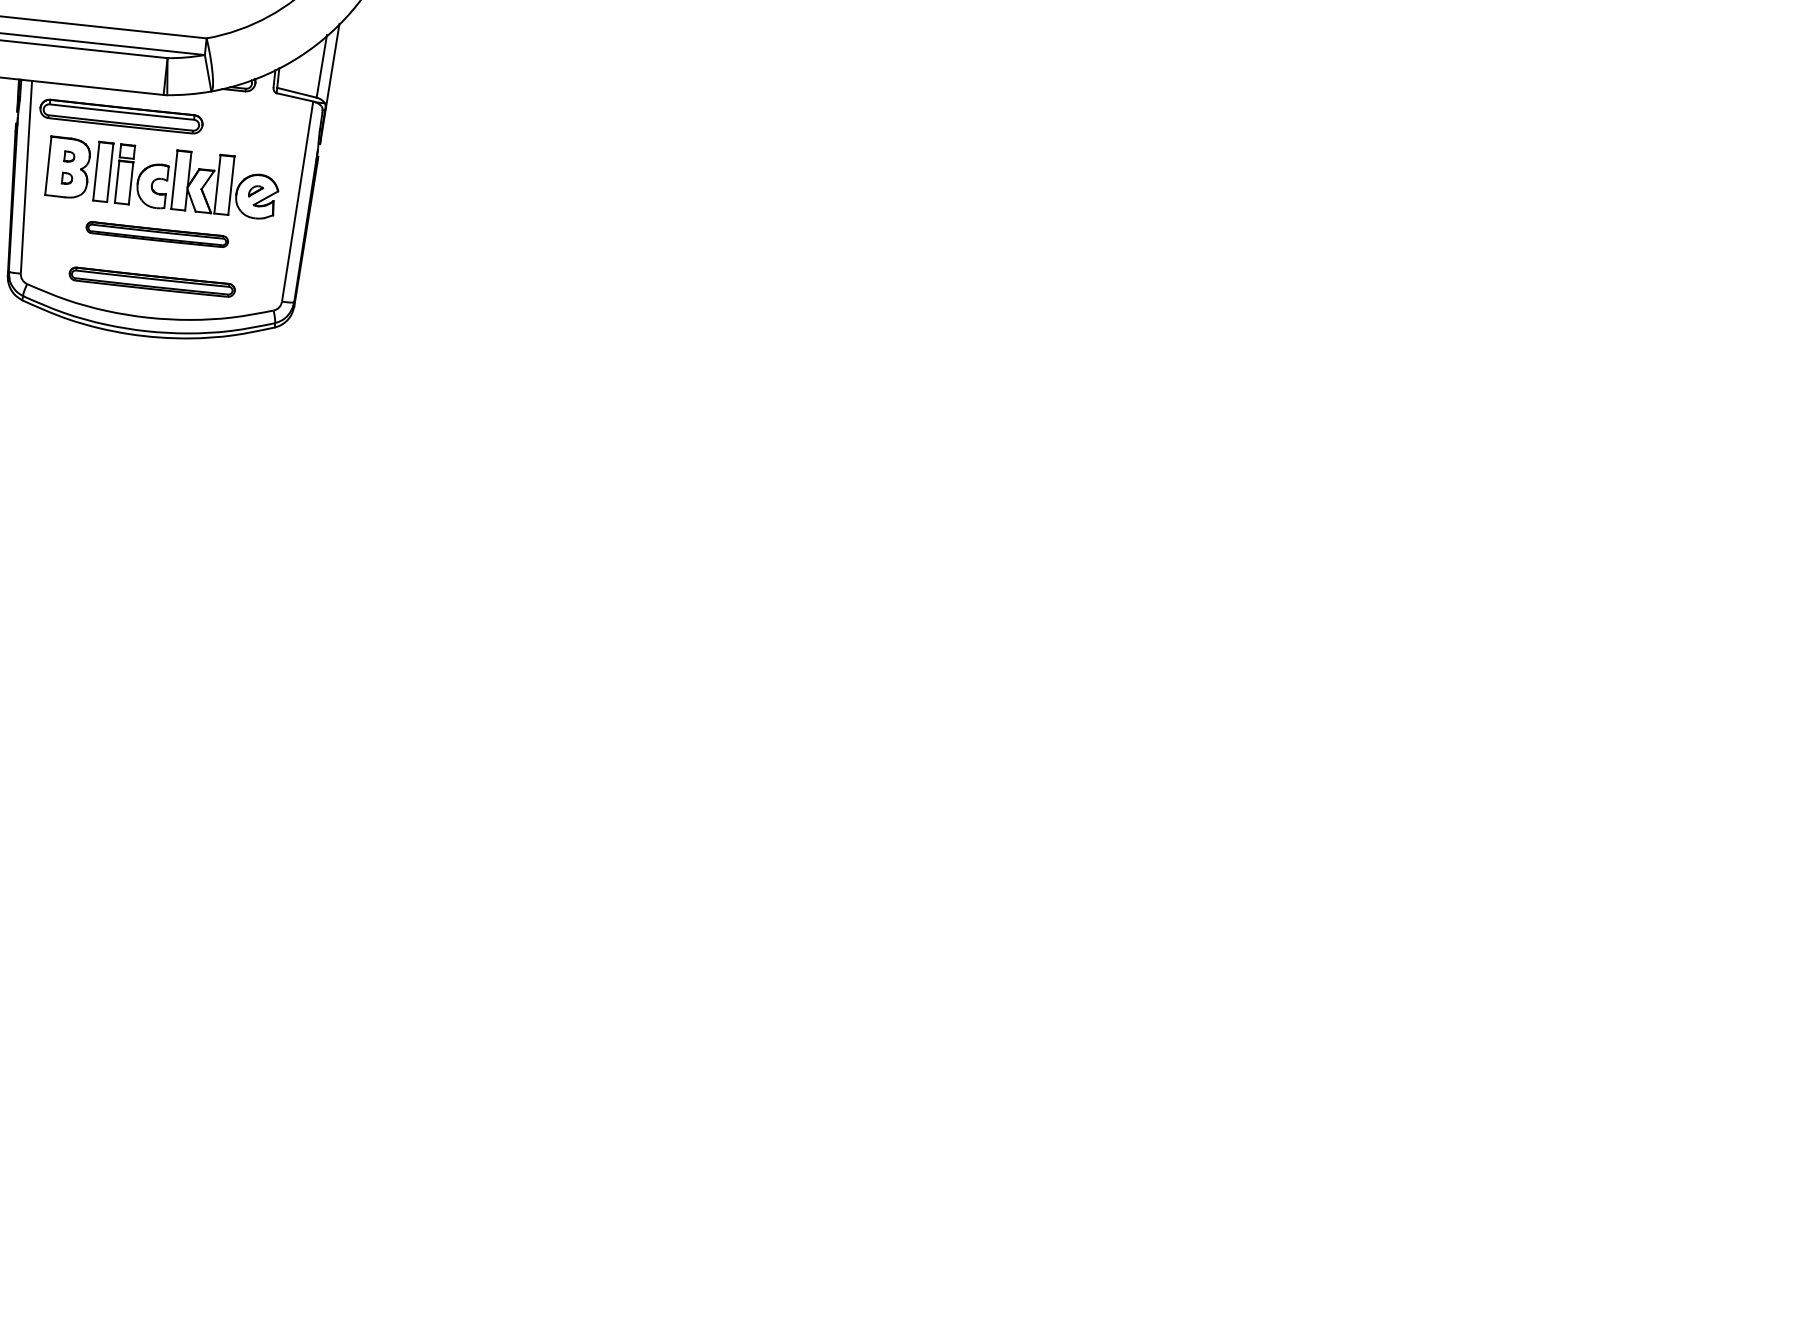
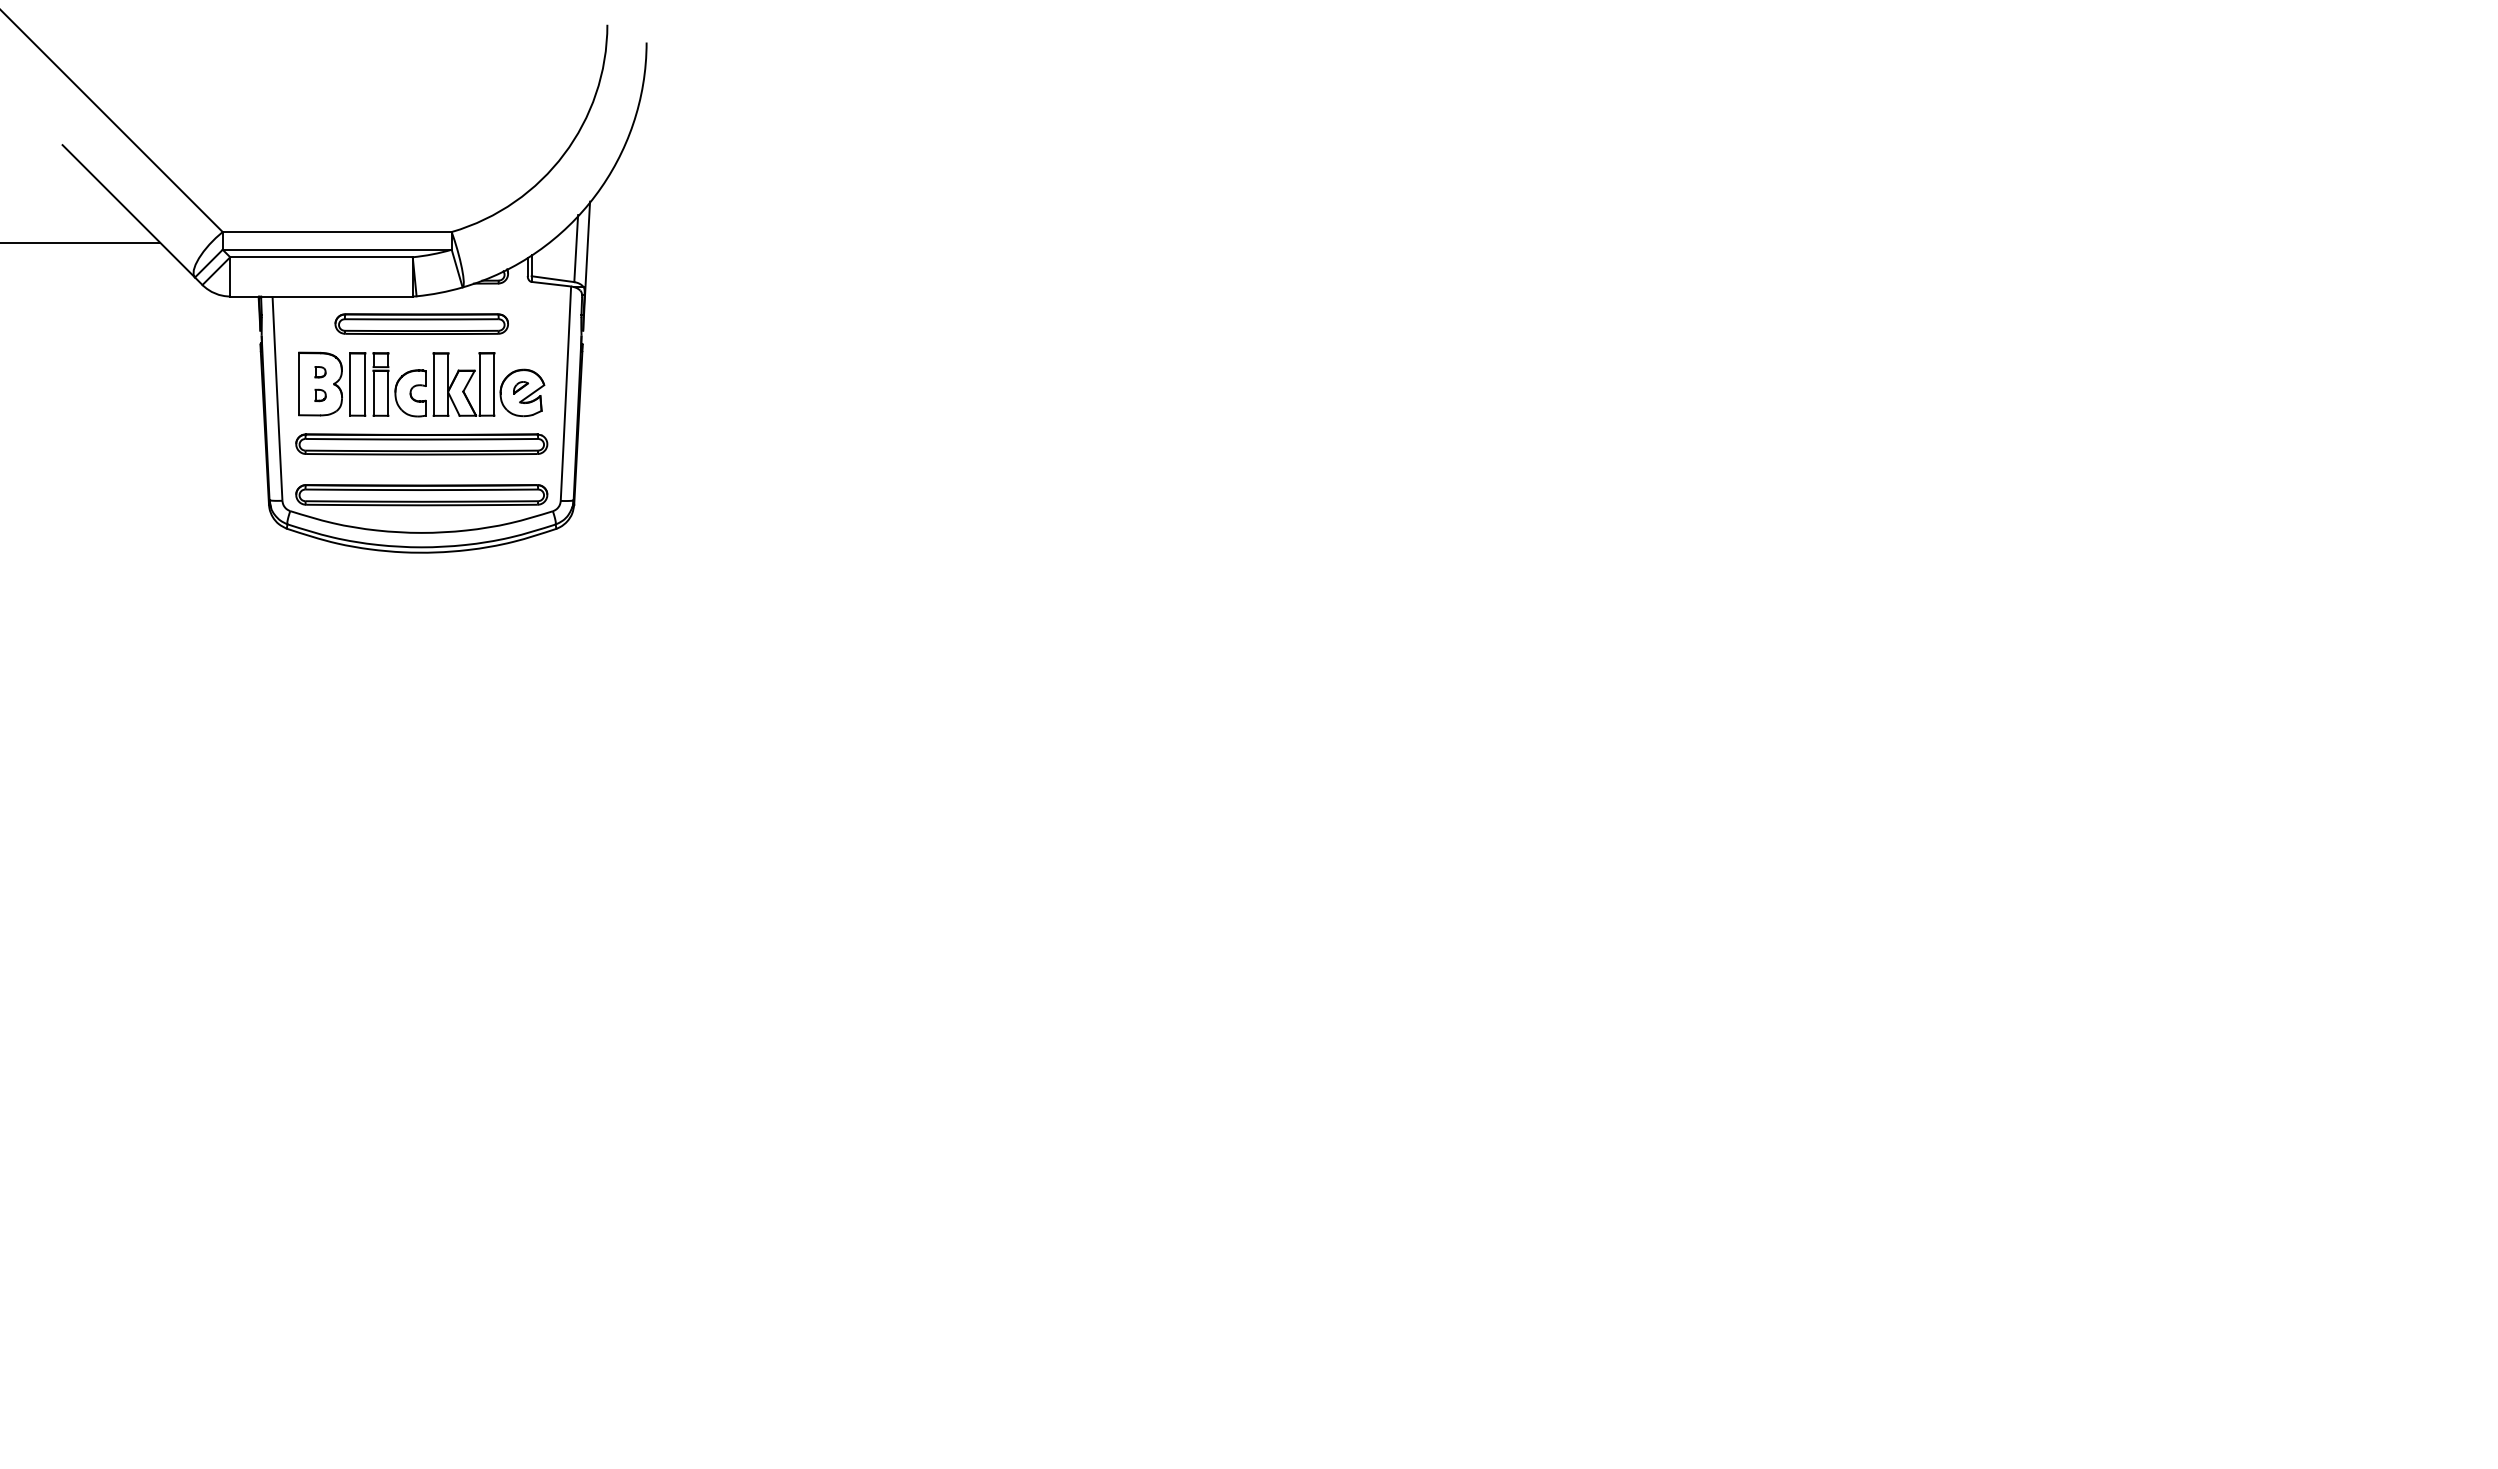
part: (121, 116) -> (421, 323), moved
part: (156, 234) -> (421, 444), size x1.67
part: (151, 282) -> (421, 495), size x1.43

